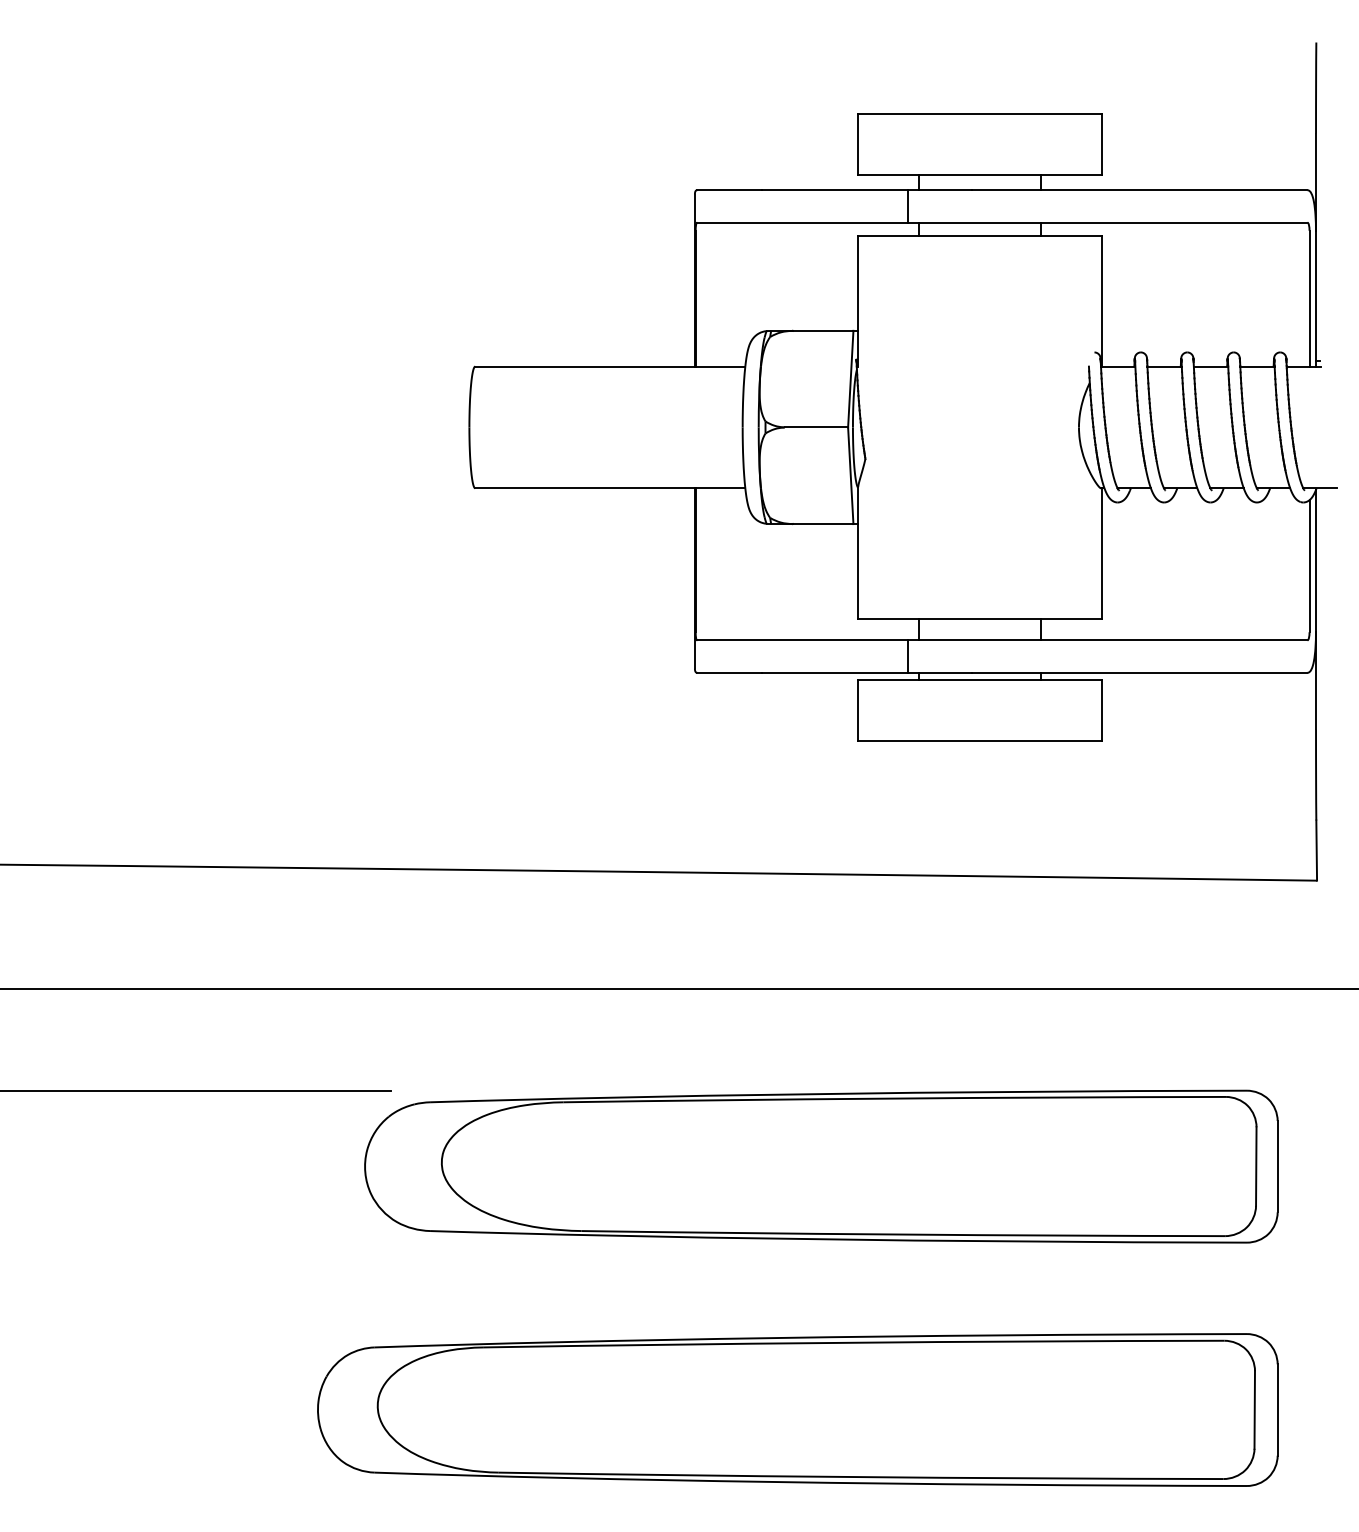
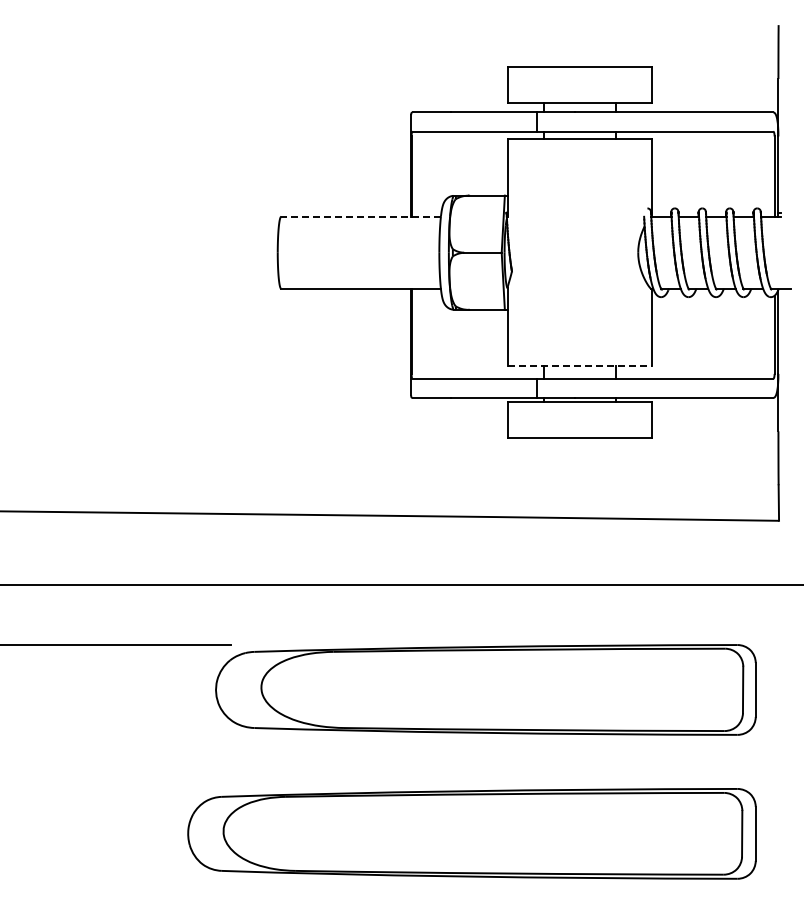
line: (611, 366) -> (361, 216), solid -> dashed
line: (979, 619) -> (579, 366), solid -> dashed

